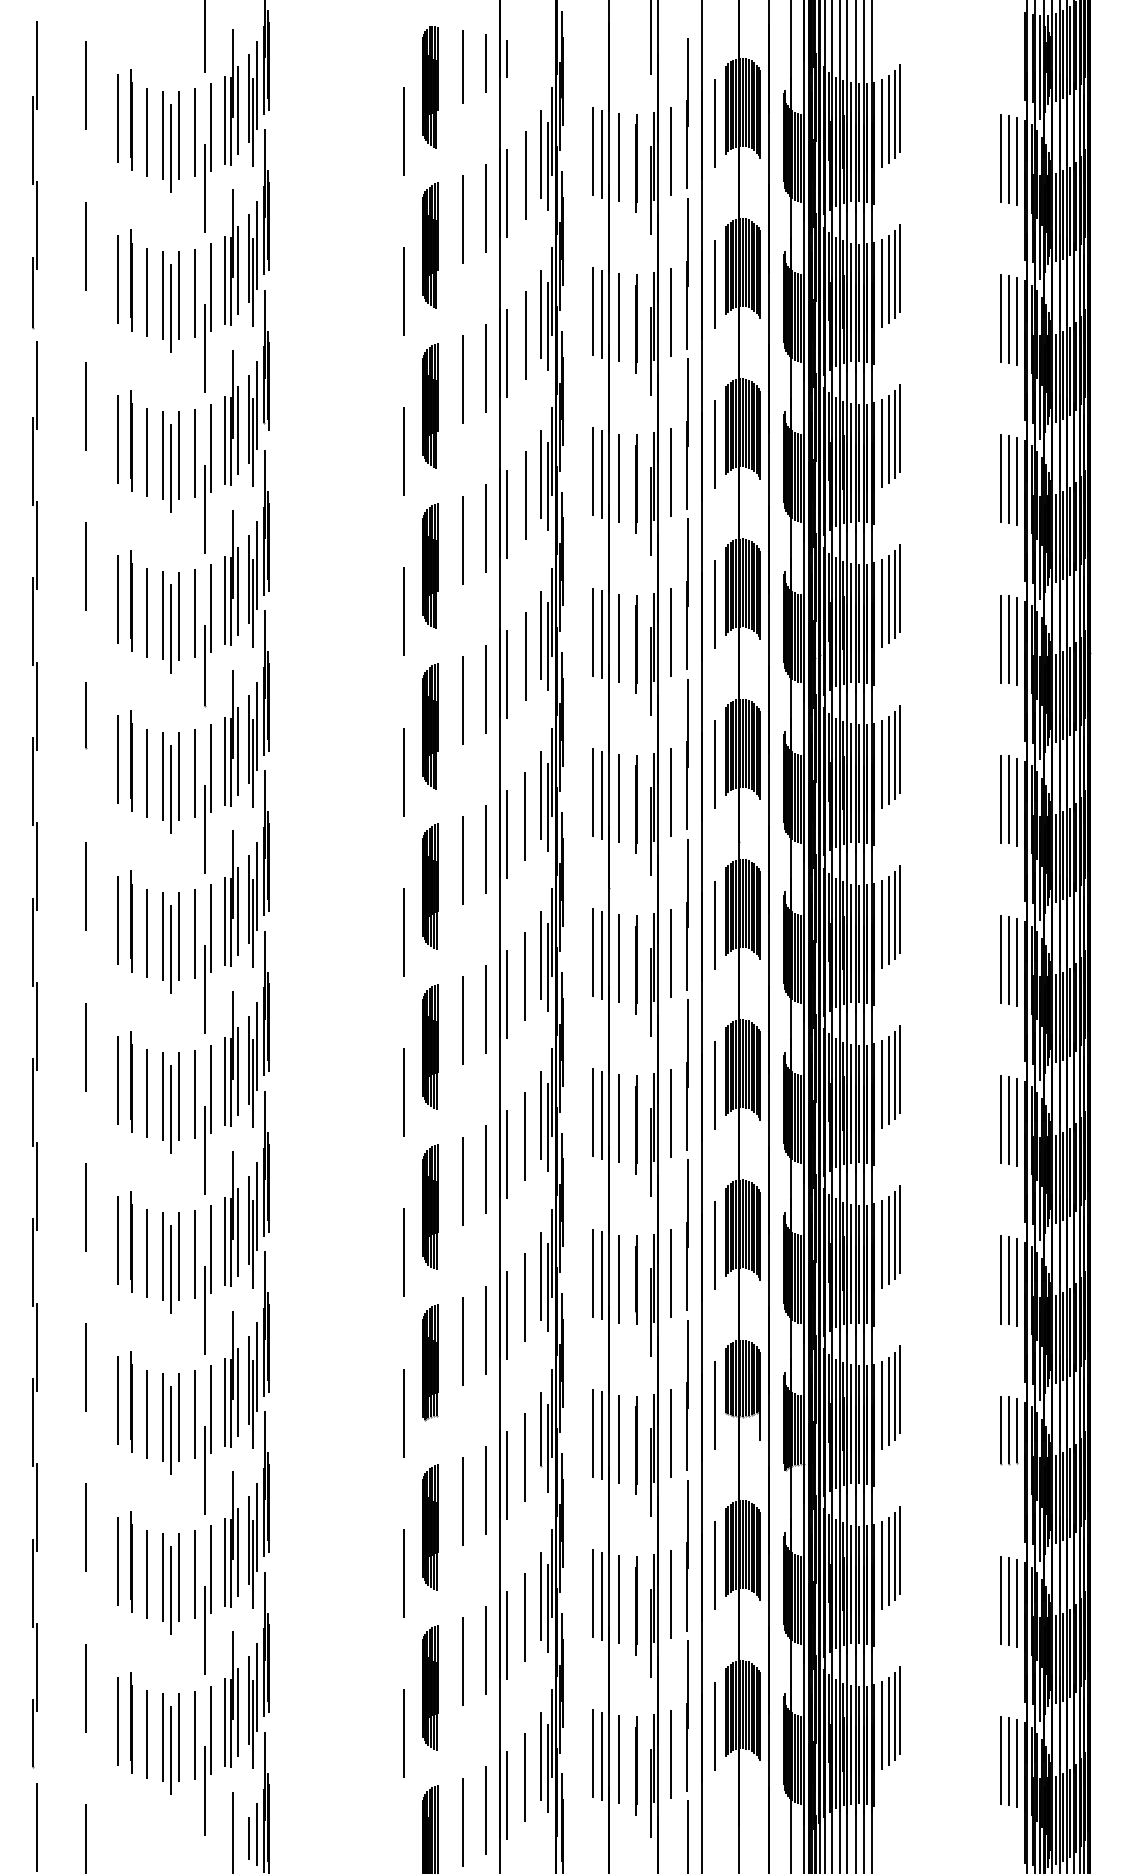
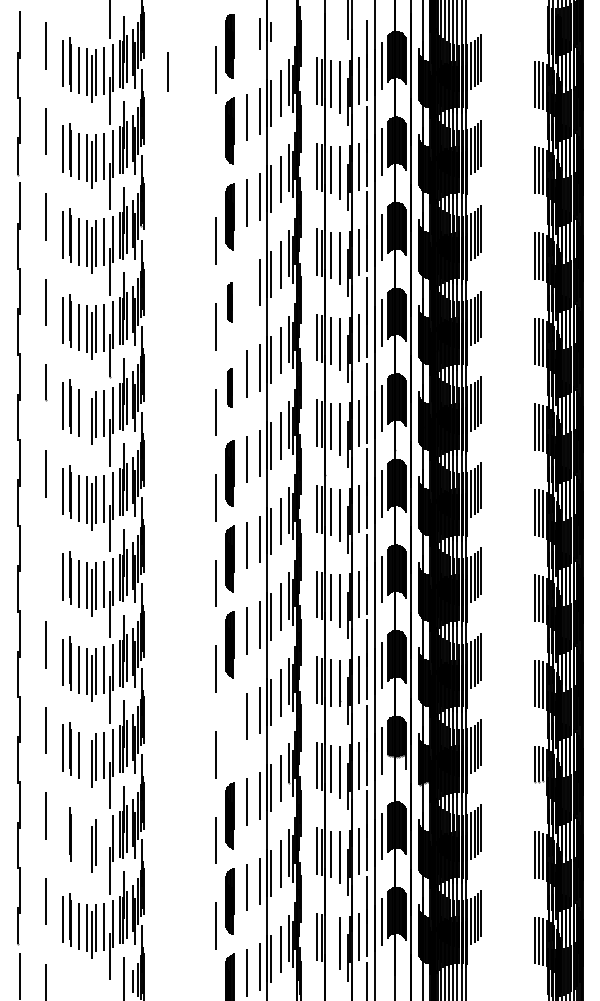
line: (461, 66) -> (167, 71), moved
line: (403, 291) -> (215, 155), removed
line: (463, 540) -> (247, 288), removed
part: (429, 566) -> (229, 302), size x0.6
part: (429, 725) -> (229, 387), size x0.6
line: (163, 775) -> (87, 414), removed
line: (86, 1047) -> (46, 559), removed
part: (429, 1363) -> (229, 728), removed
line: (163, 1416) -> (87, 756), removed
line: (118, 1560) -> (63, 833), removed
line: (146, 1573) -> (78, 840), removed
line: (195, 1575) -> (104, 841), removed
line: (163, 1577) -> (87, 842), removed
line: (618, 1758) -> (330, 939), removed

